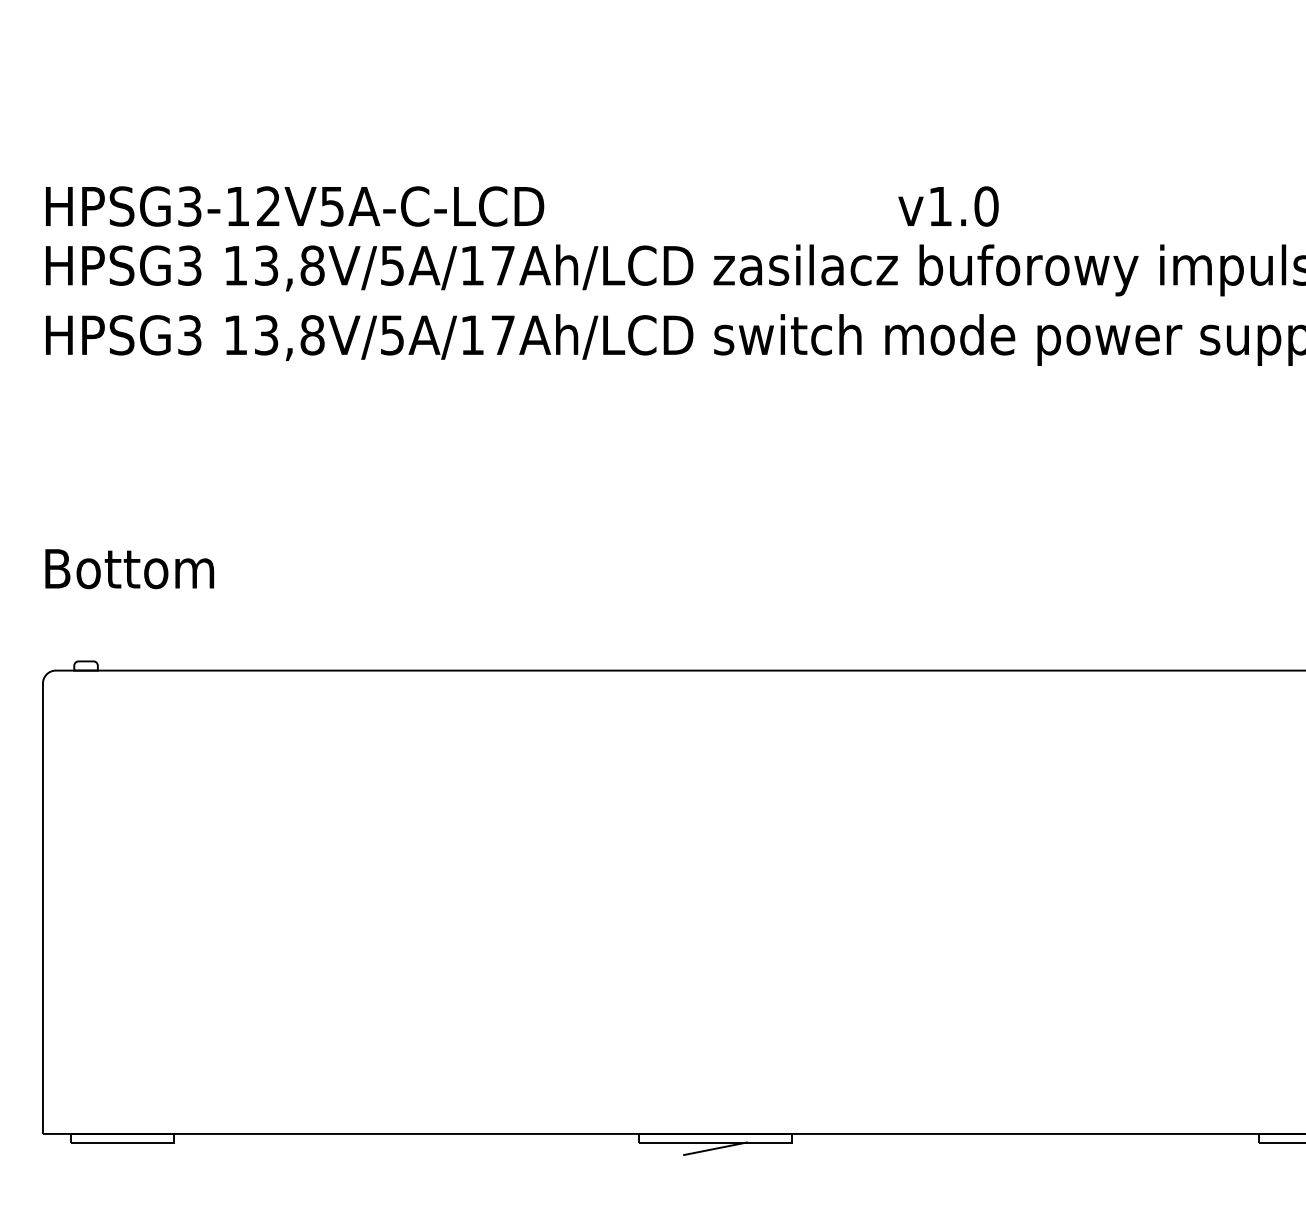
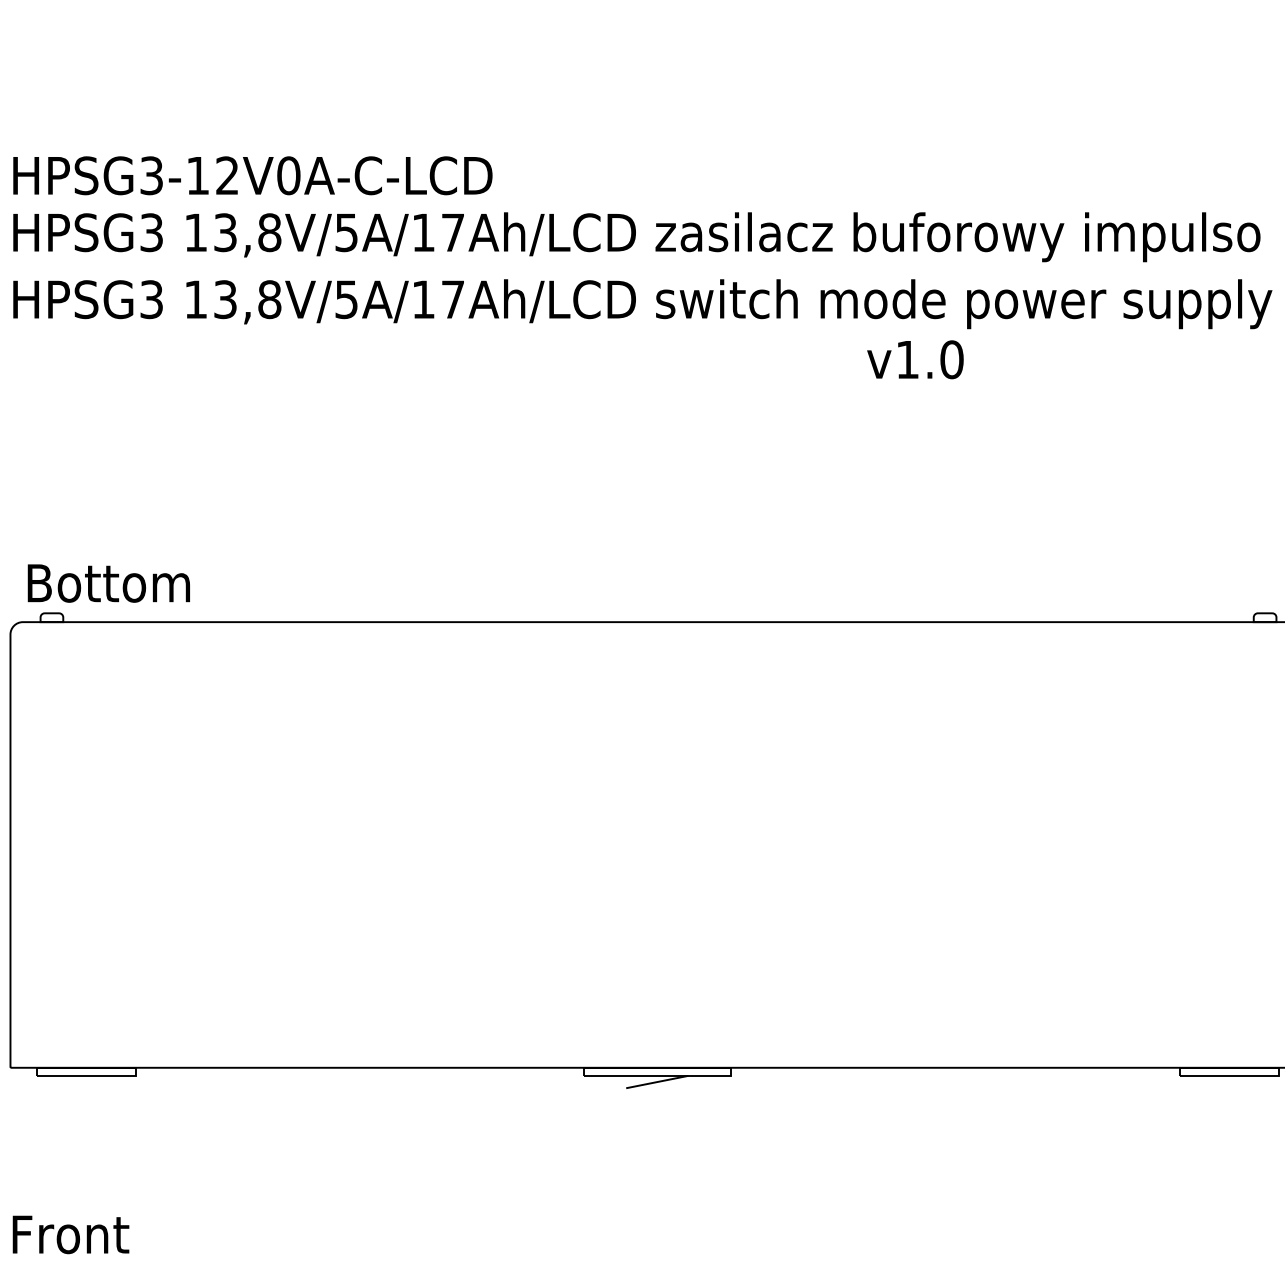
text: (332, 206) -> (288, 175), HPSG3-12V5A-C-LCD -> HPSG3-12V0A-C-LCD
text: (948, 206) -> (915, 359), moved
text: (129, 569) -> (108, 583), moved

